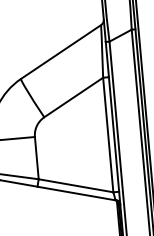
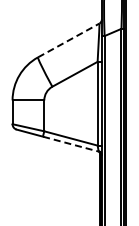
line: (62, 51) -> (69, 40), solid -> dashed
line: (76, 194) -> (70, 144), solid -> dashed

